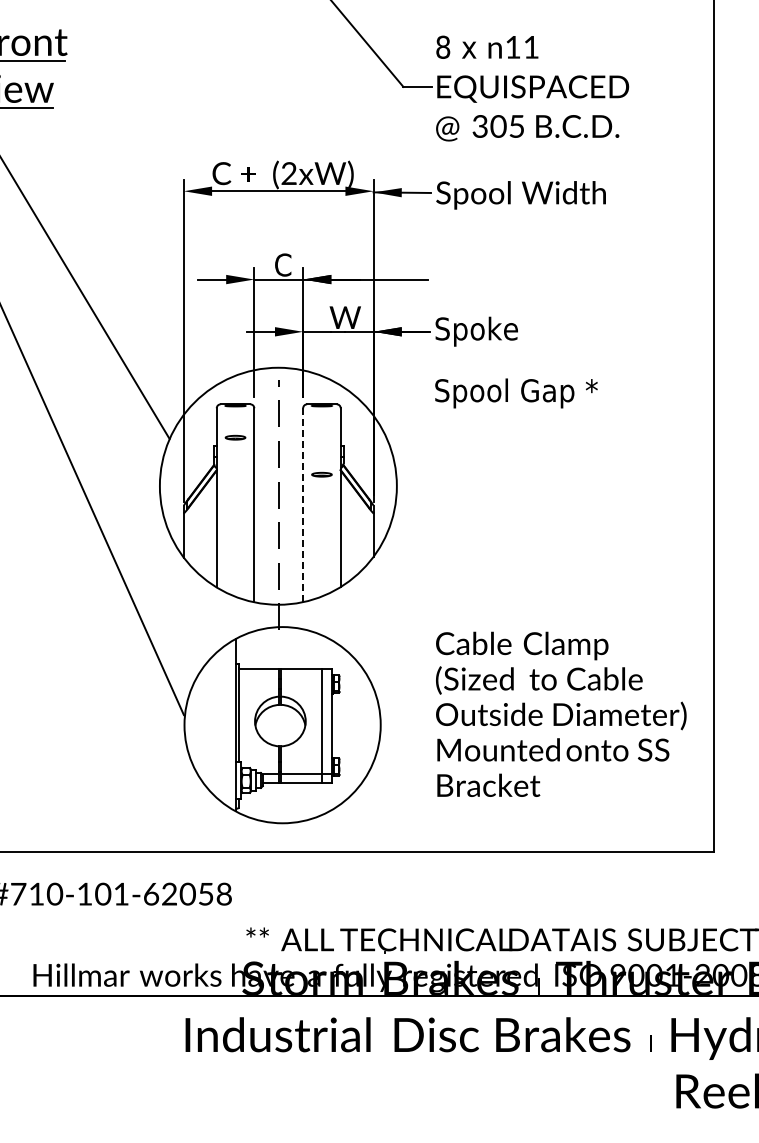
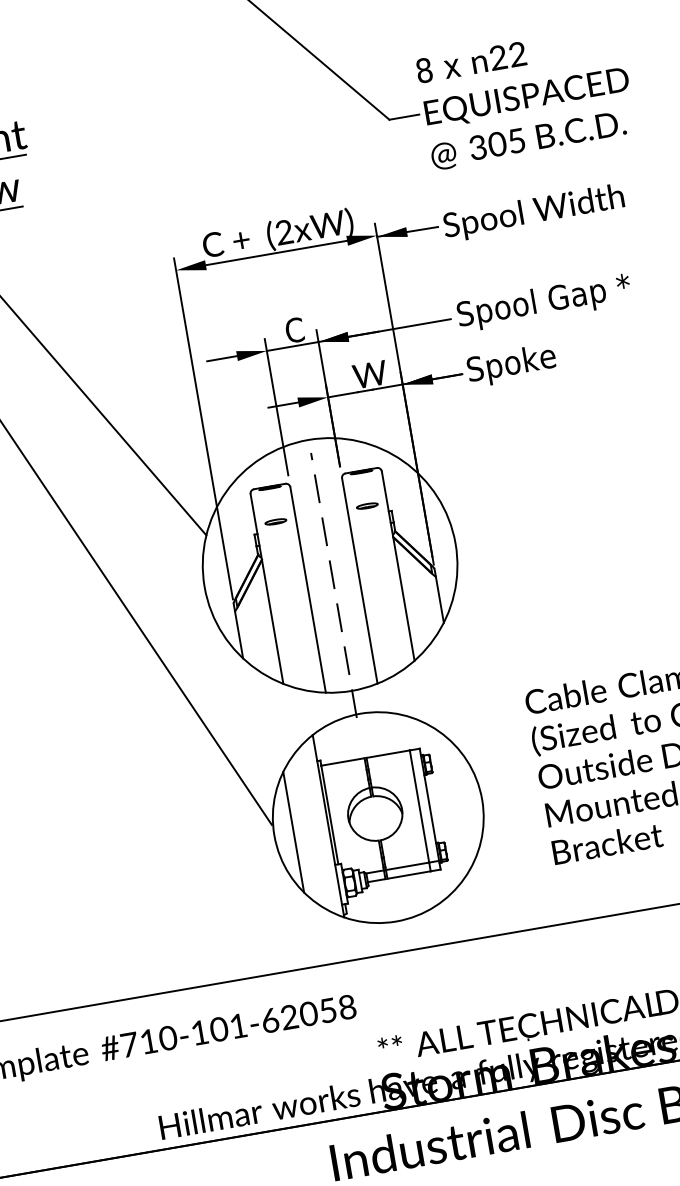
text: (521, 46) -> (507, 55), 11 -> 22
text: (516, 393) -> (544, 302), moved
part: (321, 474) -> (366, 505), moved
line: (303, 505) -> (360, 581), dashed -> solid
line: (202, 725) -> (293, 832), added

